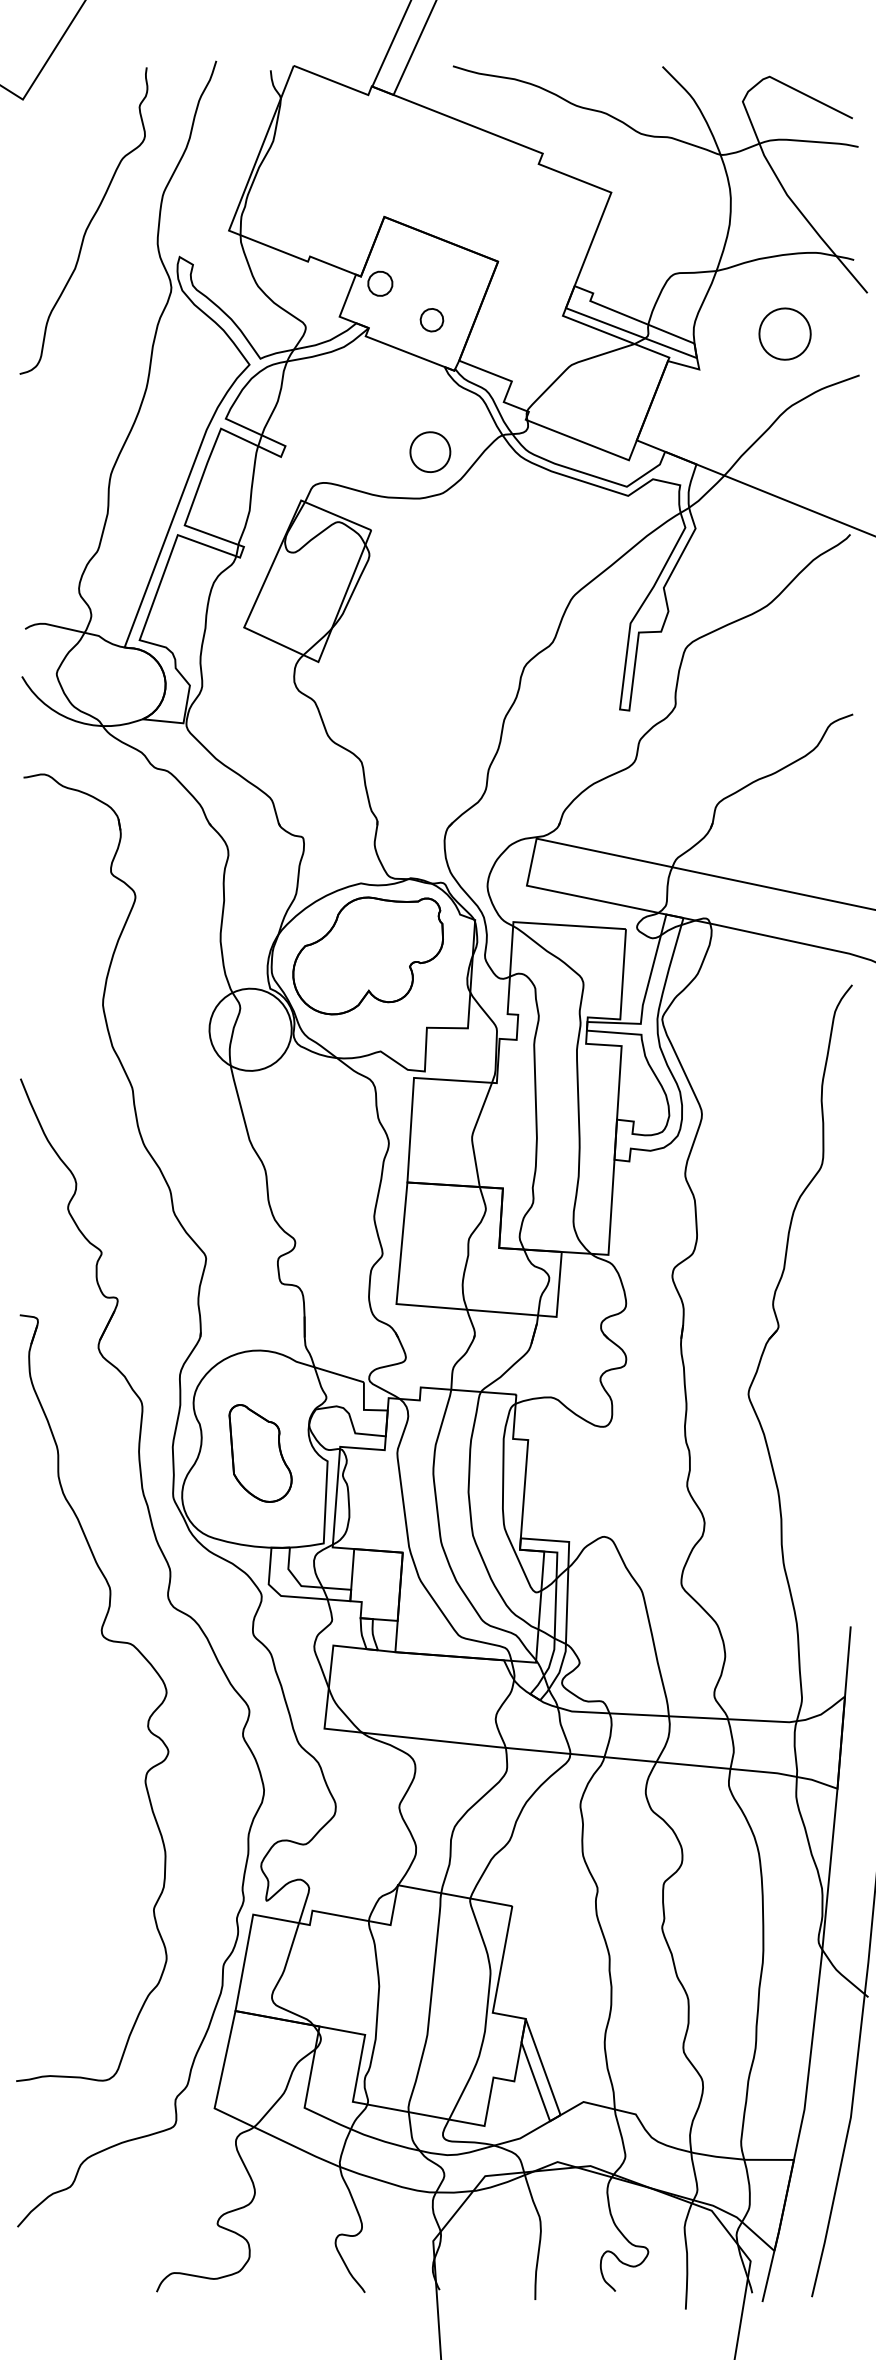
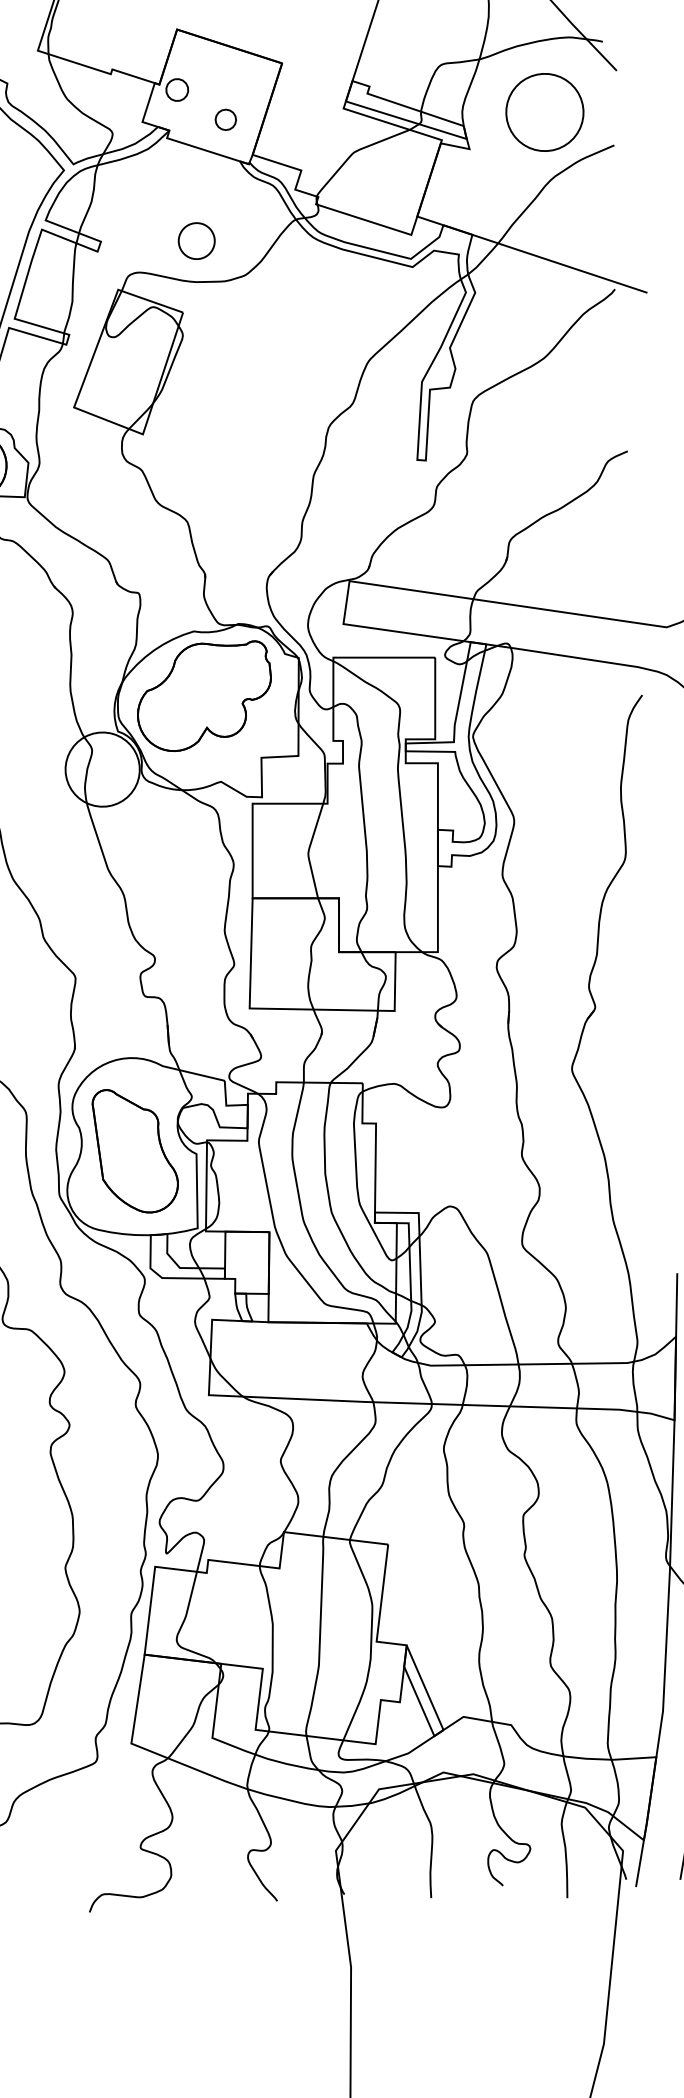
part: (784, 333) -> (544, 111), size x1.67
part: (430, 451) -> (196, 240), moved
part: (260, 1453) -> (135, 1150), size x1.43

